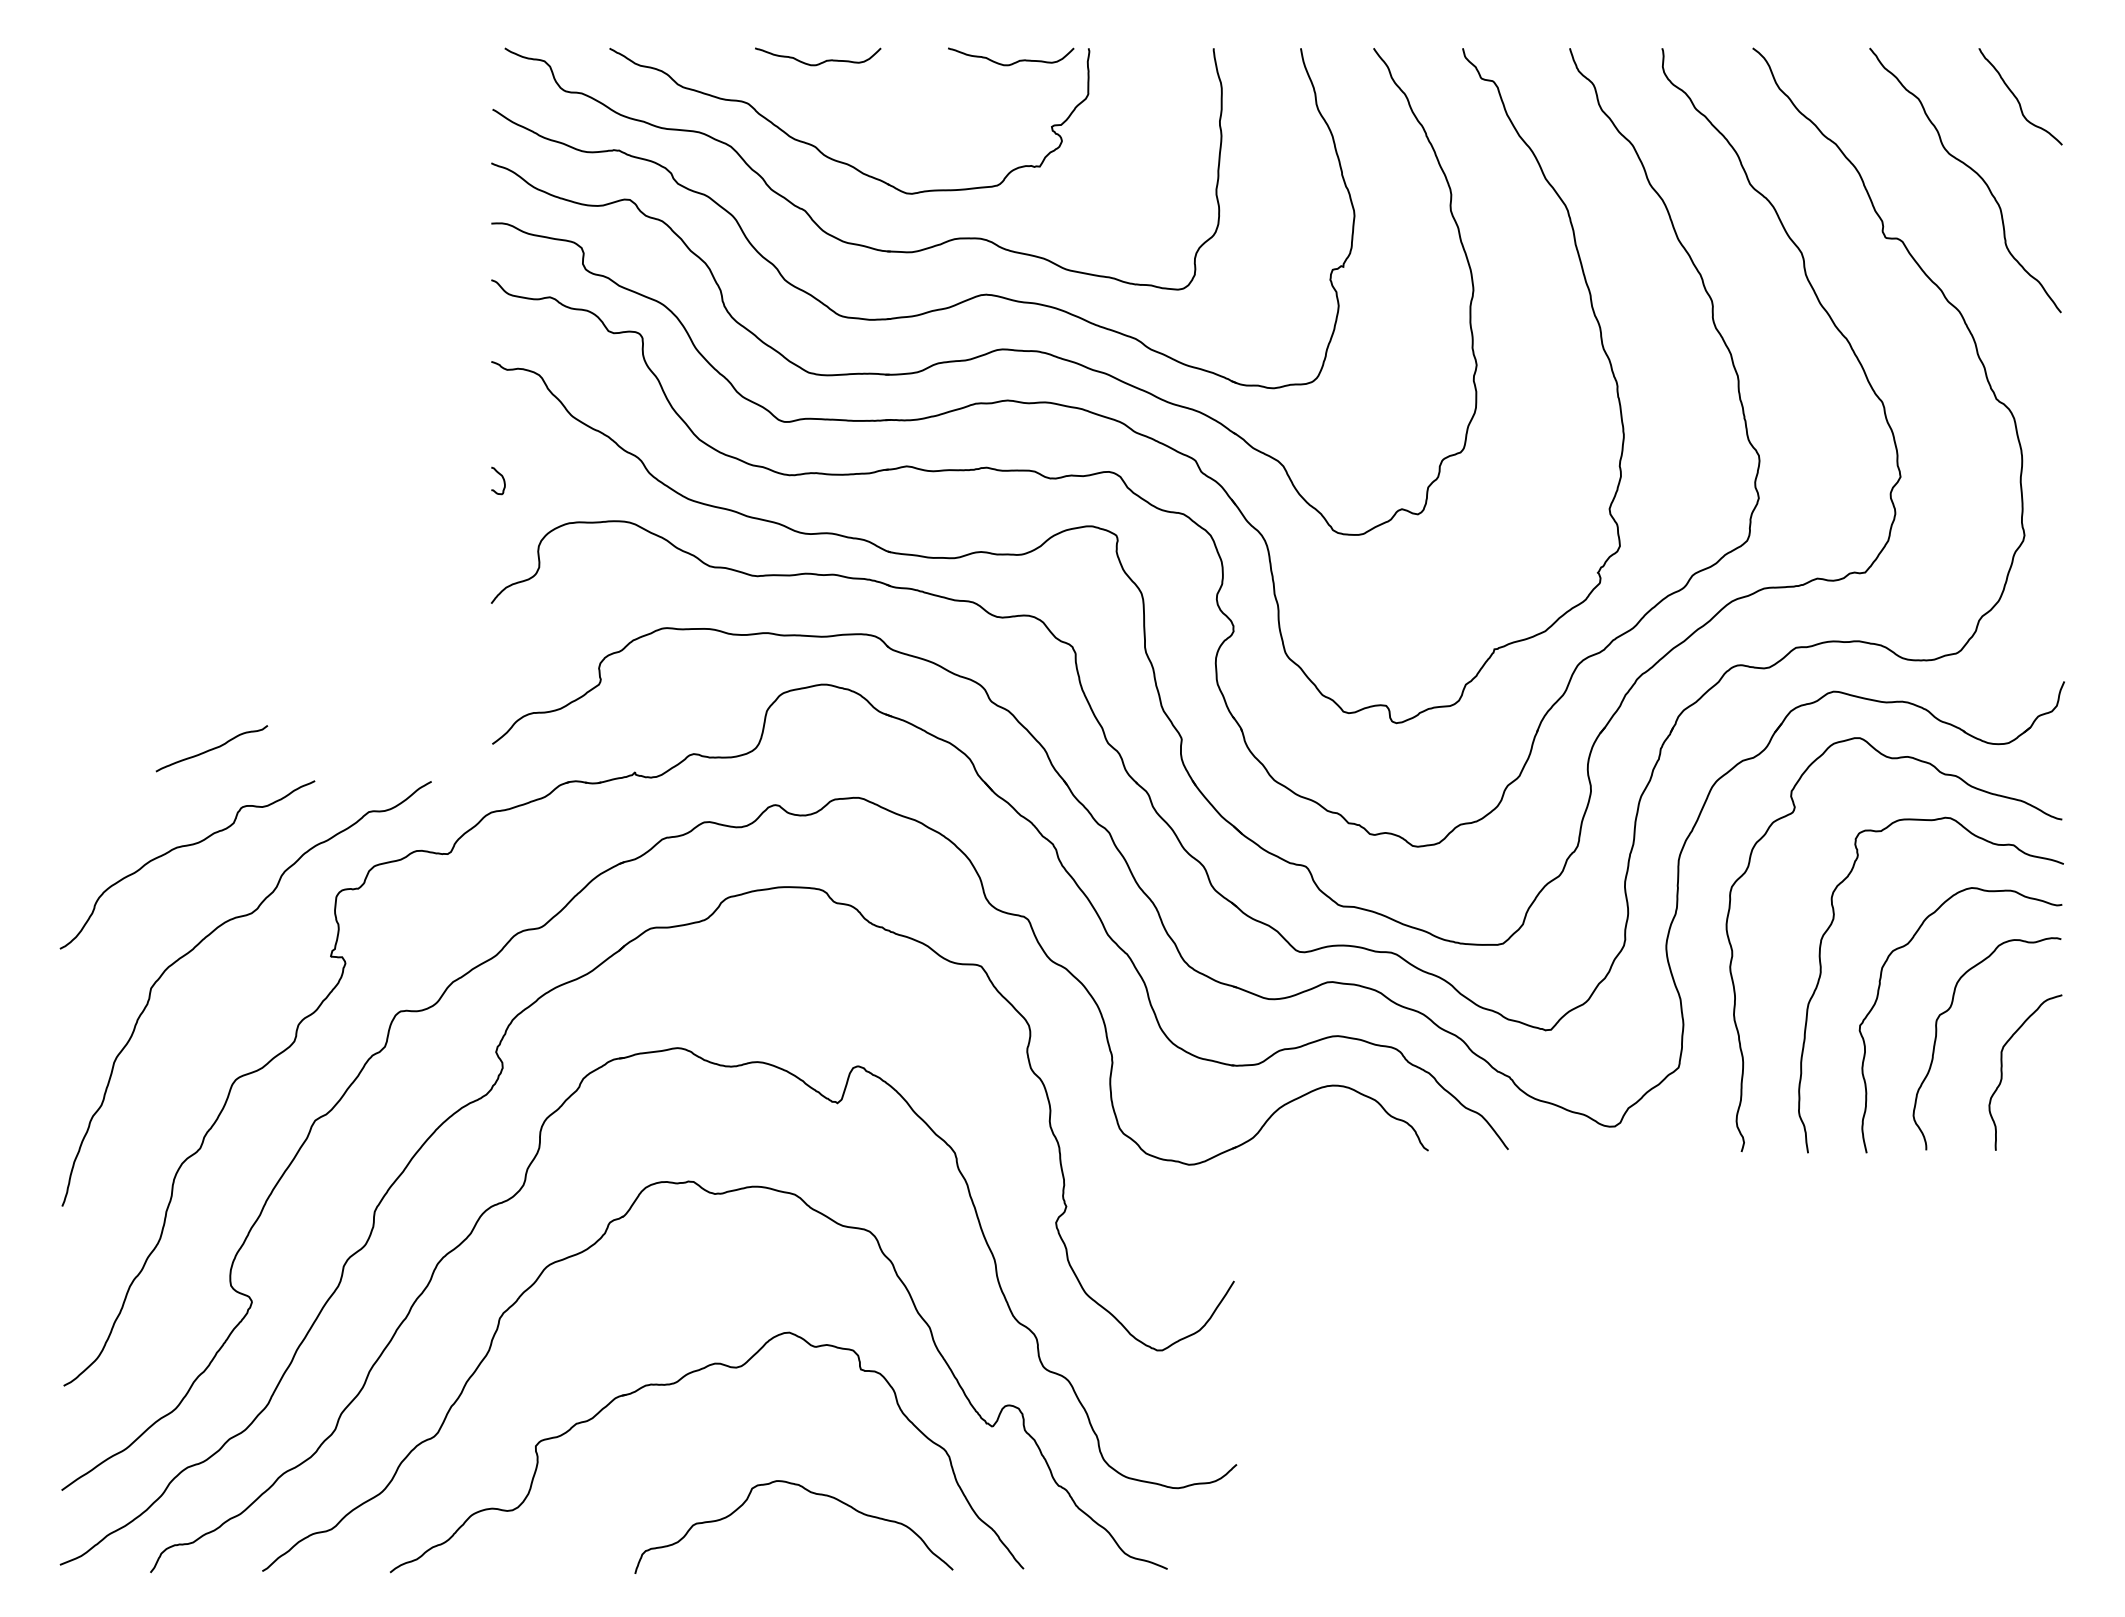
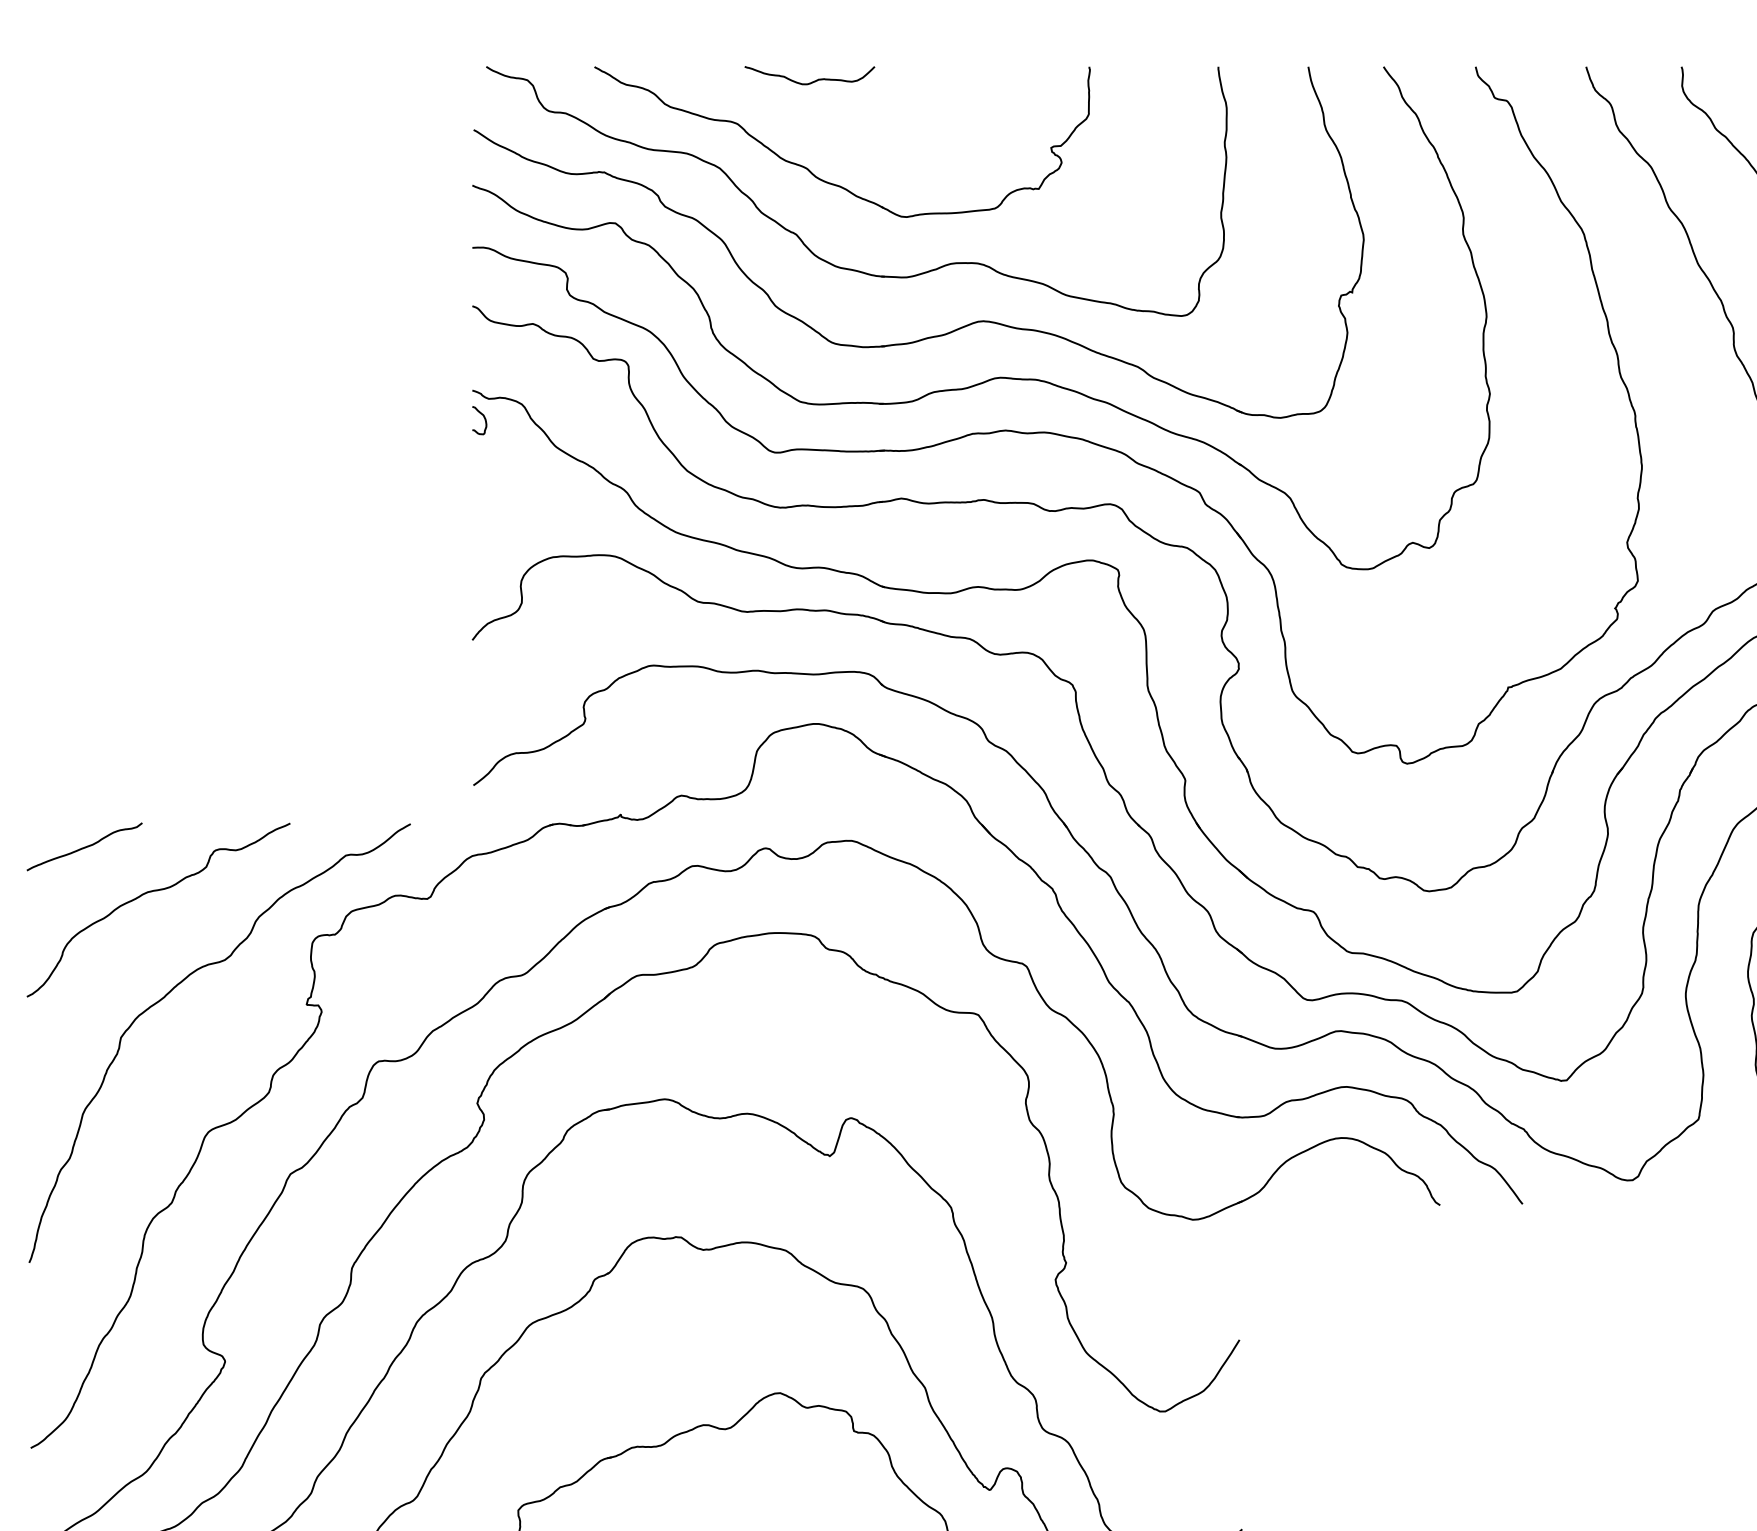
curve: (1013, 62) -> (1011, 81), removed
curve: (502, 479) -> (483, 419), moved
curve: (211, 748) -> (84, 846), moved

